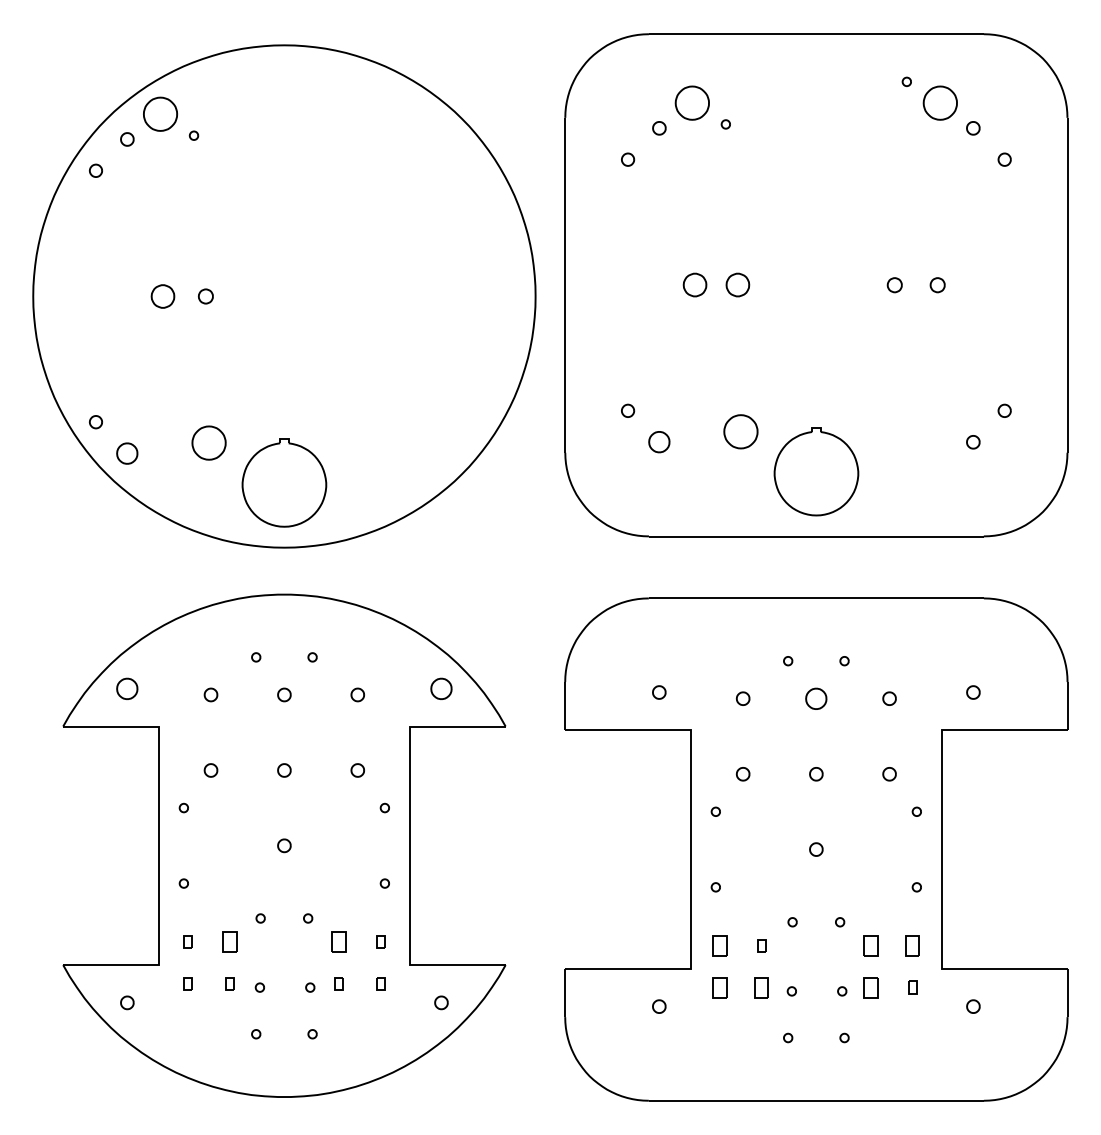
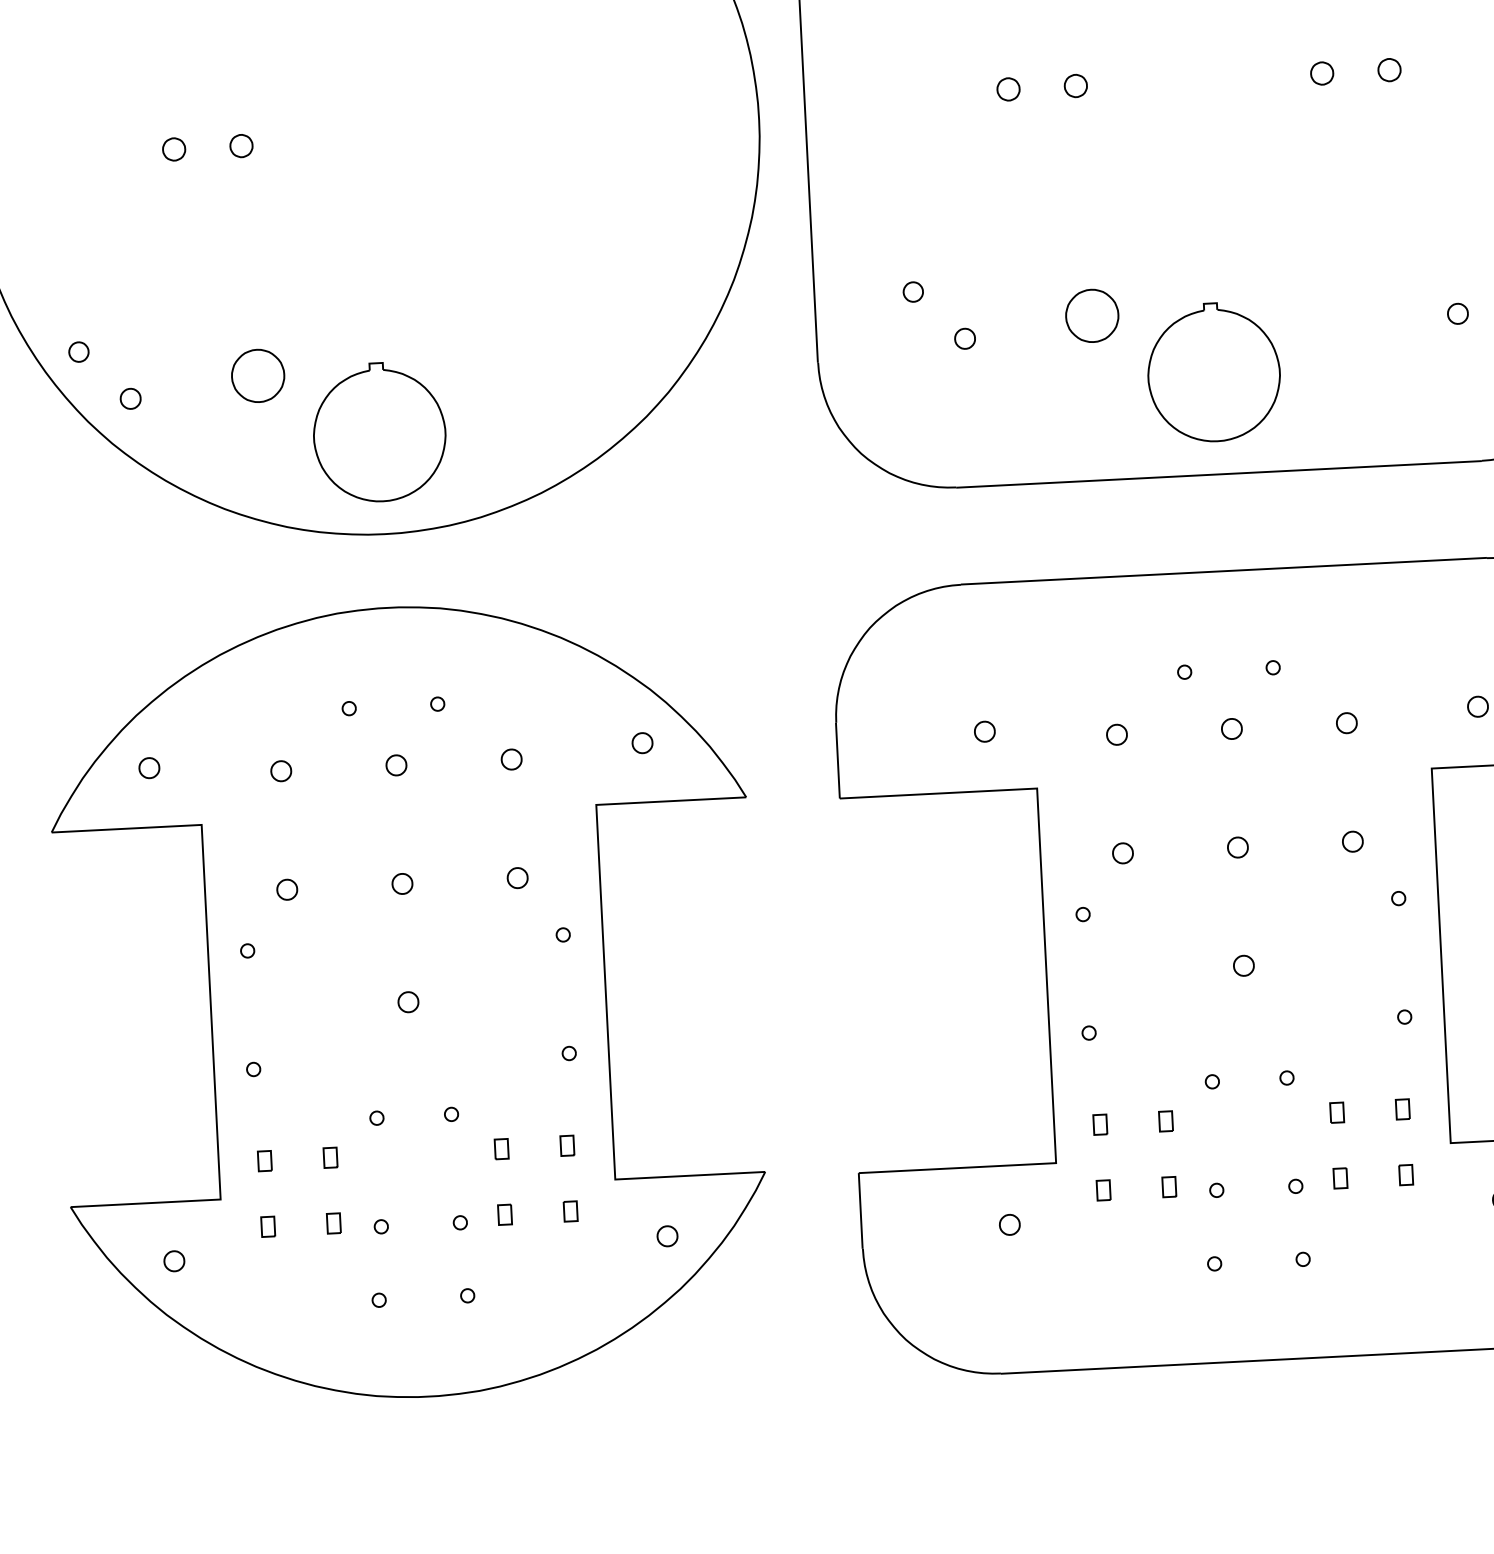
part: (694, 285) -> (1007, 89), size x0.62
part: (737, 285) -> (1075, 86), size x0.62
part: (162, 296) -> (173, 149), size x0.62
part: (659, 442) -> (965, 339), size x0.62
part: (127, 453) -> (130, 398), size x0.62
part: (127, 688) -> (149, 767), size x0.62
part: (441, 688) -> (642, 742), size x0.62
part: (816, 698) -> (1232, 728), size x0.62
part: (229, 941) -> (329, 1156), size x0.62
part: (338, 941) -> (500, 1148), size x0.62
part: (719, 945) -> (1099, 1124), size x0.62
part: (870, 945) -> (1336, 1112), size x0.62
part: (912, 945) -> (1402, 1108), size x0.62
part: (719, 987) -> (1102, 1190), size x0.62
part: (761, 987) -> (1168, 1186), size x0.62
part: (870, 987) -> (1339, 1178), size x0.62

